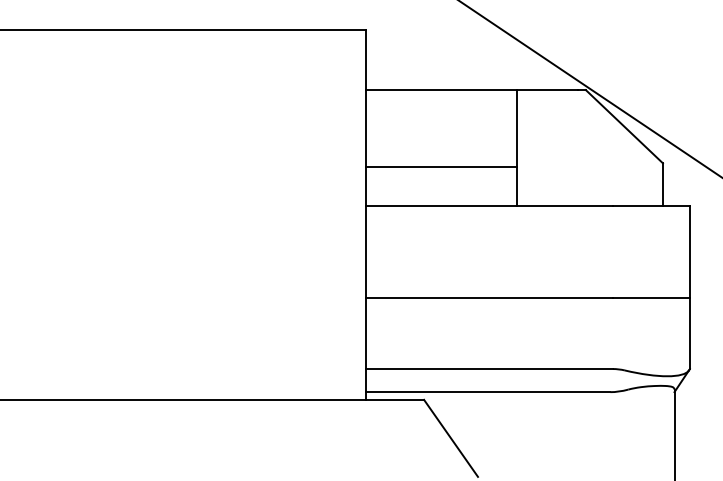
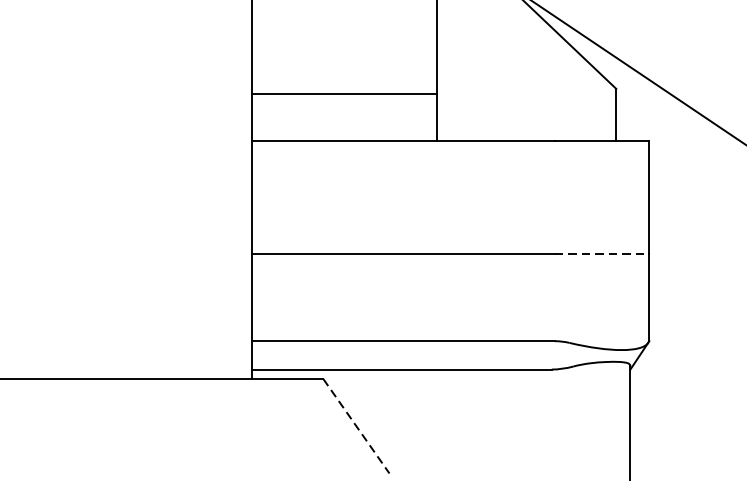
line: (651, 298) -> (602, 254), solid -> dashed
line: (451, 438) -> (356, 426), solid -> dashed

